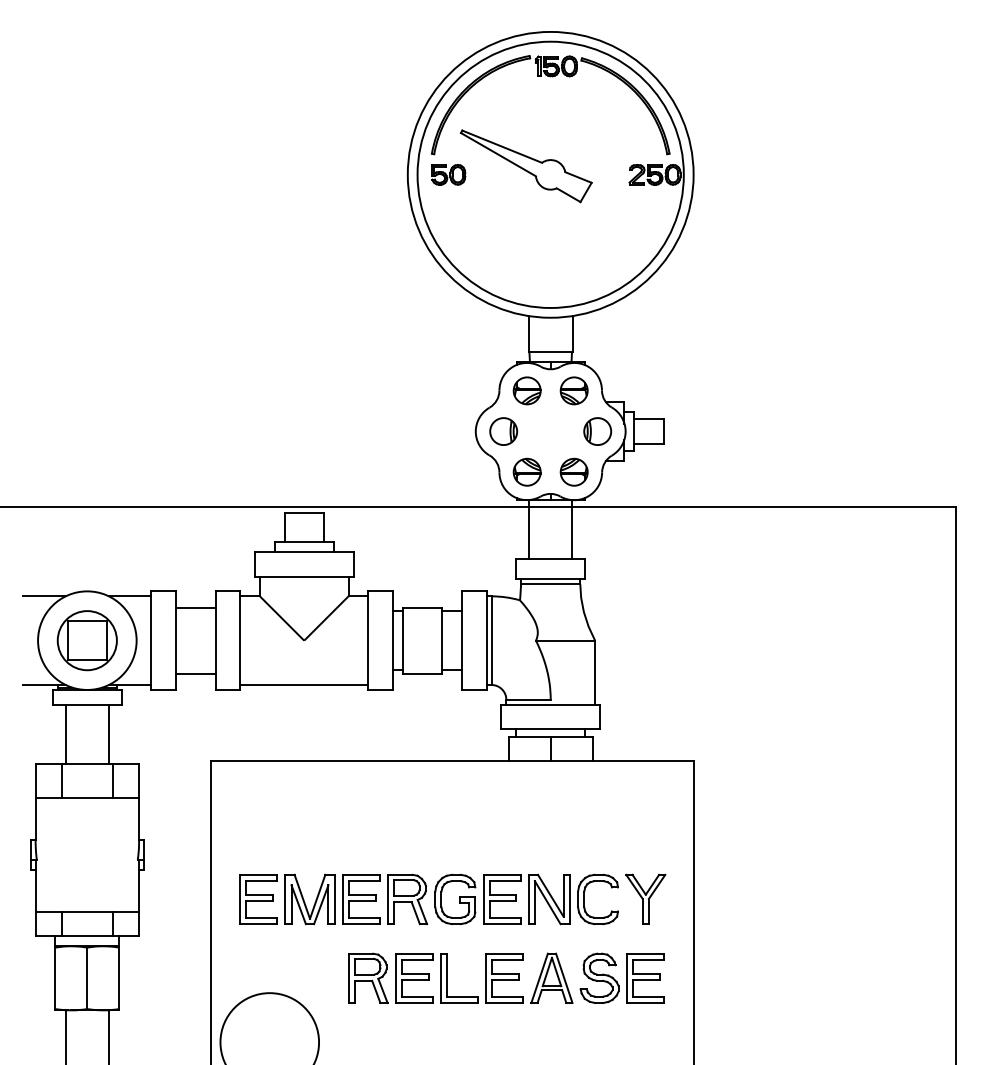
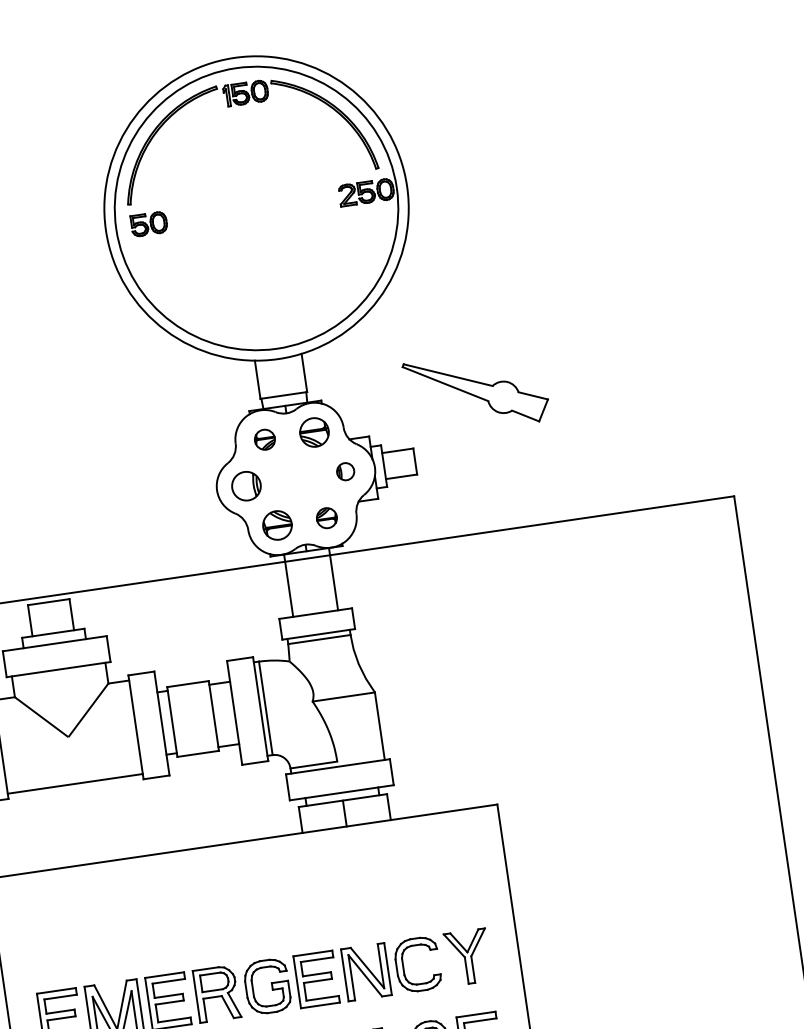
part: (525, 166) -> (475, 392), moved
part: (526, 390) -> (264, 439), size x0.7
part: (597, 431) -> (345, 471), size x0.6
part: (573, 471) -> (326, 517), size x0.7

